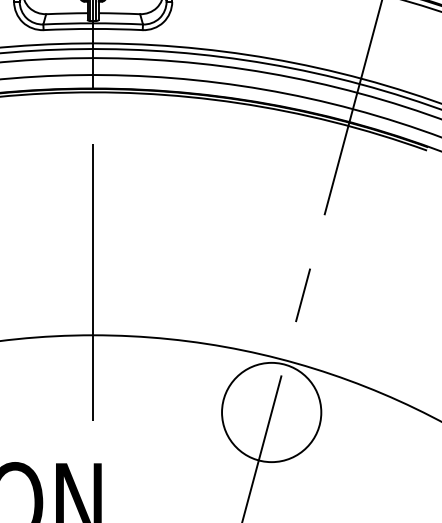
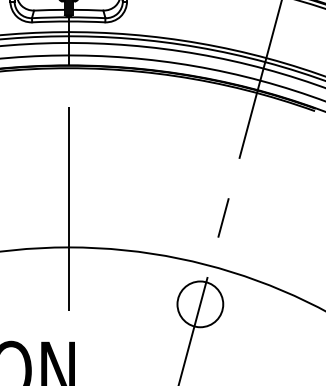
circle: (271, 412) -> (200, 304), size x0.62

